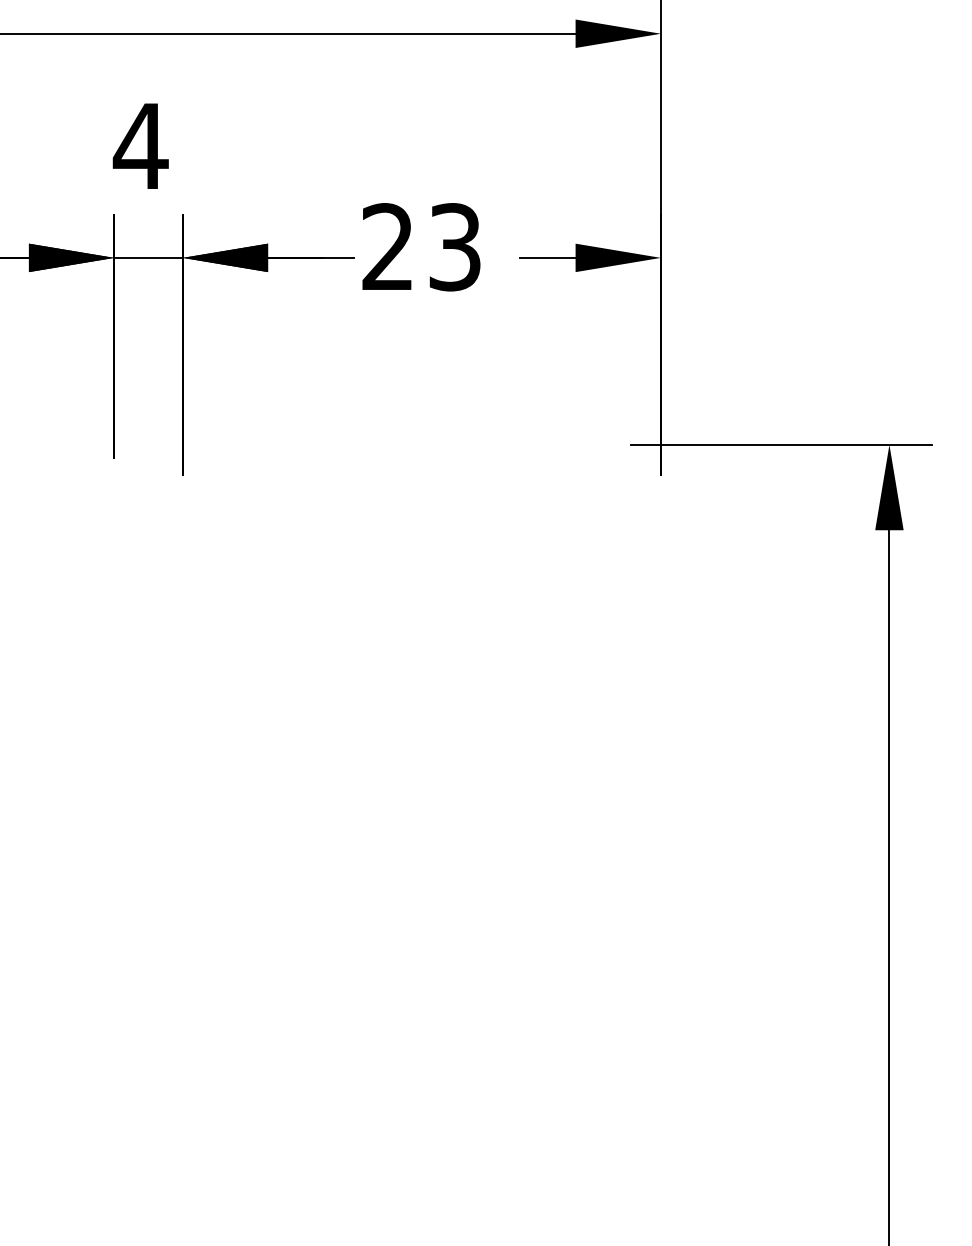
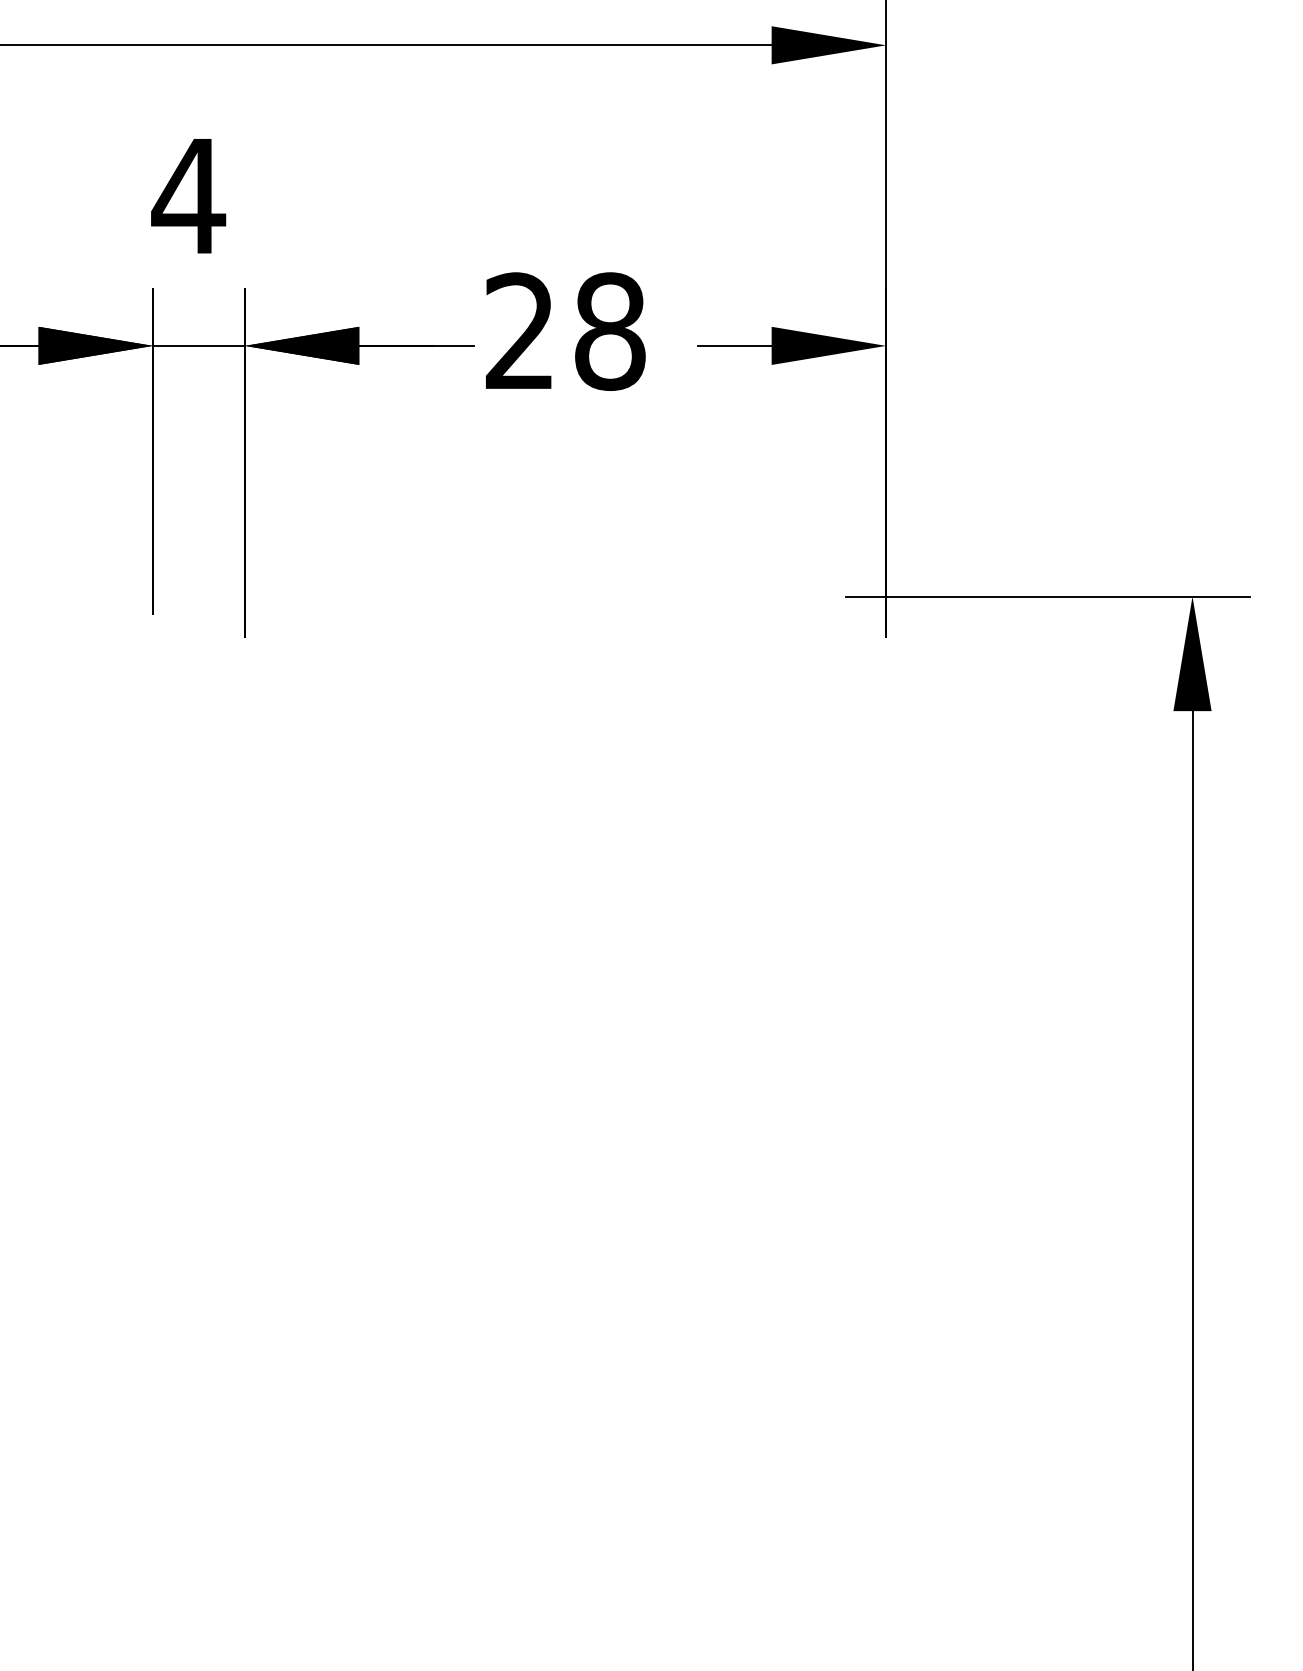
text: (455, 247) -> (610, 331), 23 -> 28

